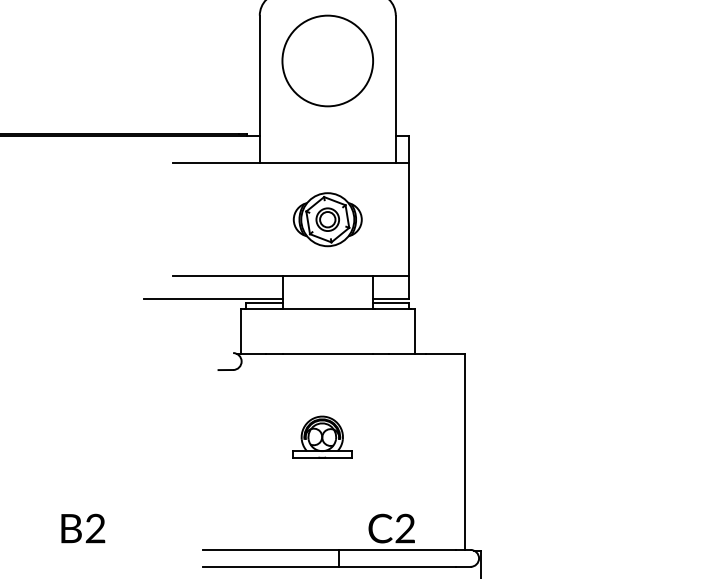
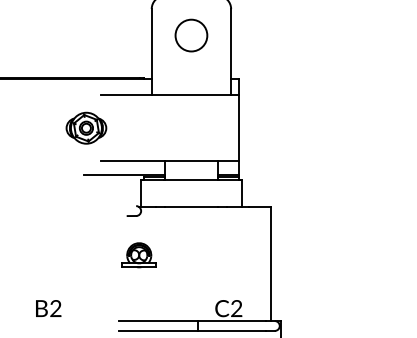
circle: (326, 60) -> (190, 35), size x0.6
part: (327, 218) -> (86, 127), moved
part: (321, 437) -> (138, 255), moved

